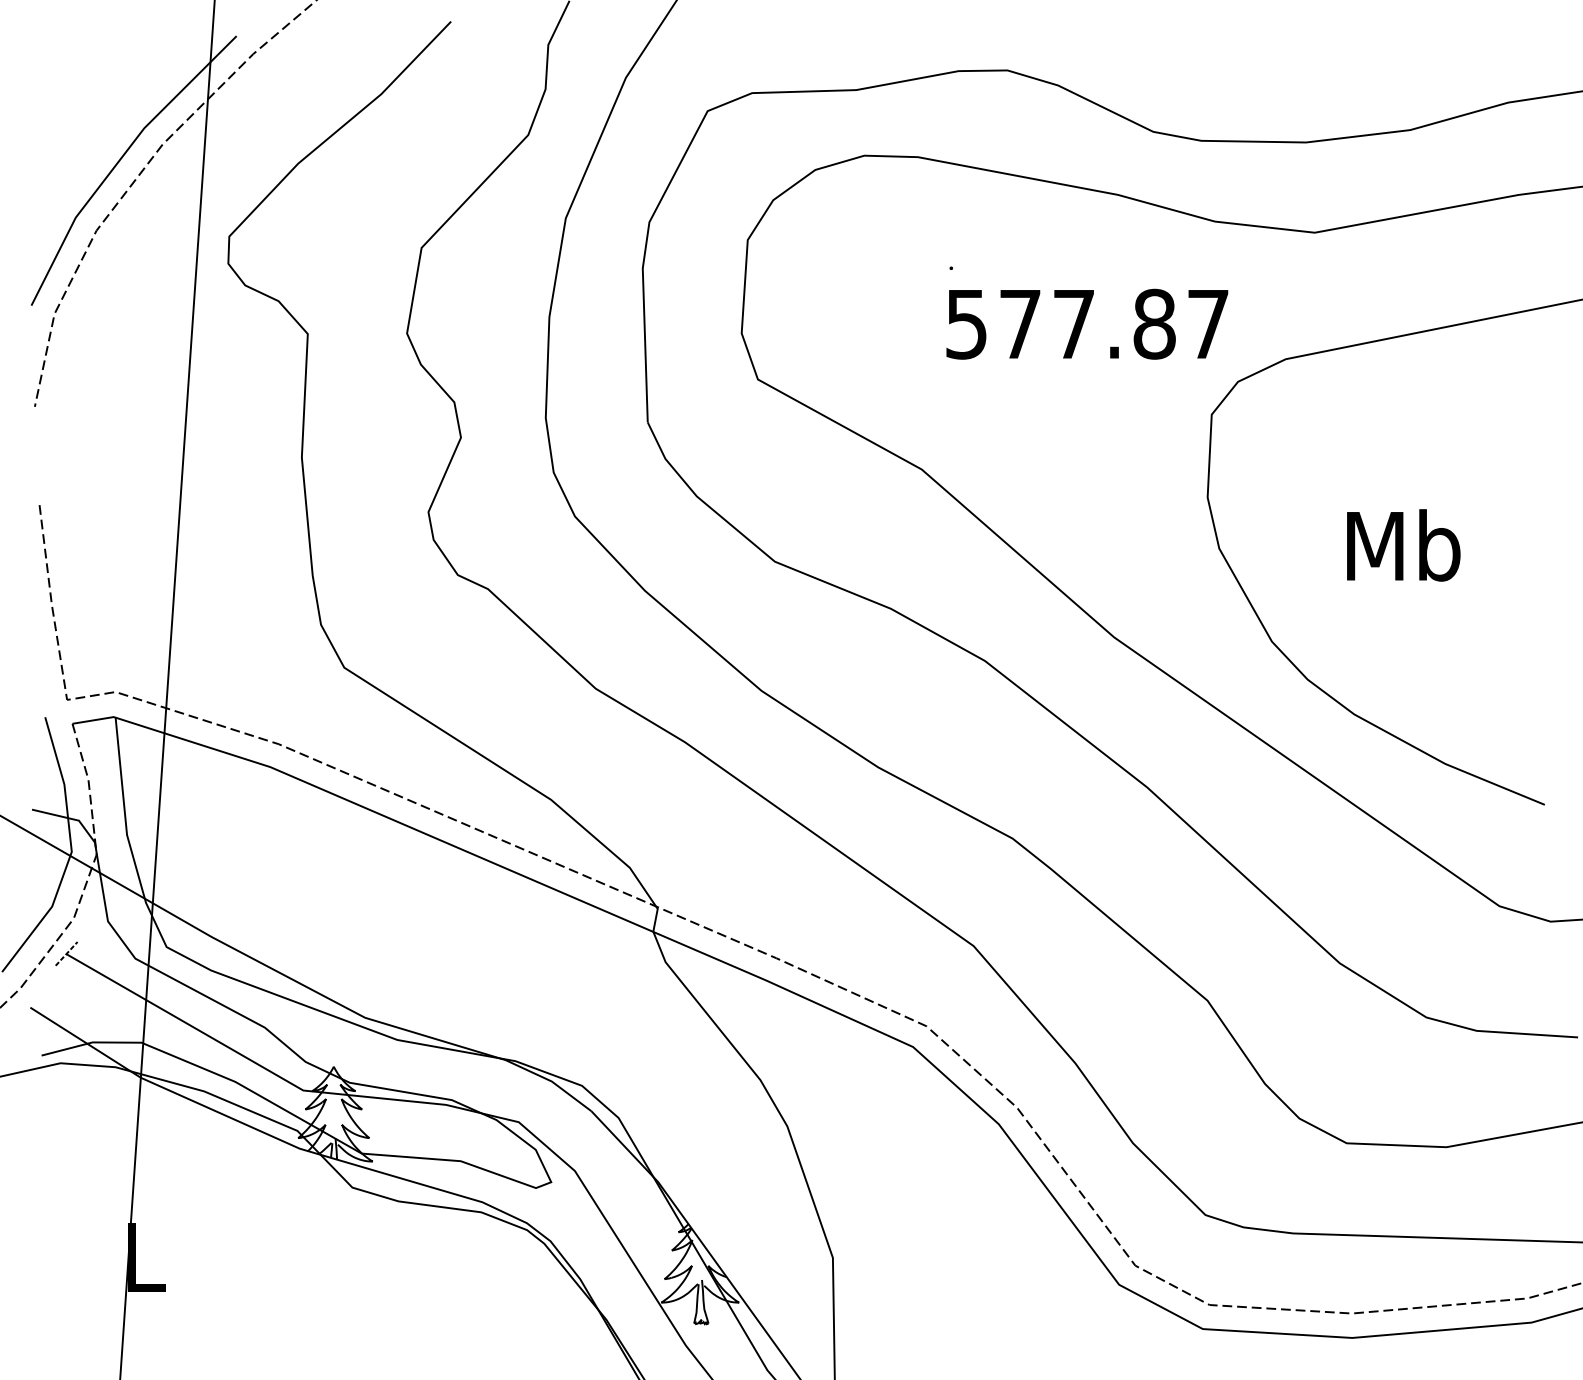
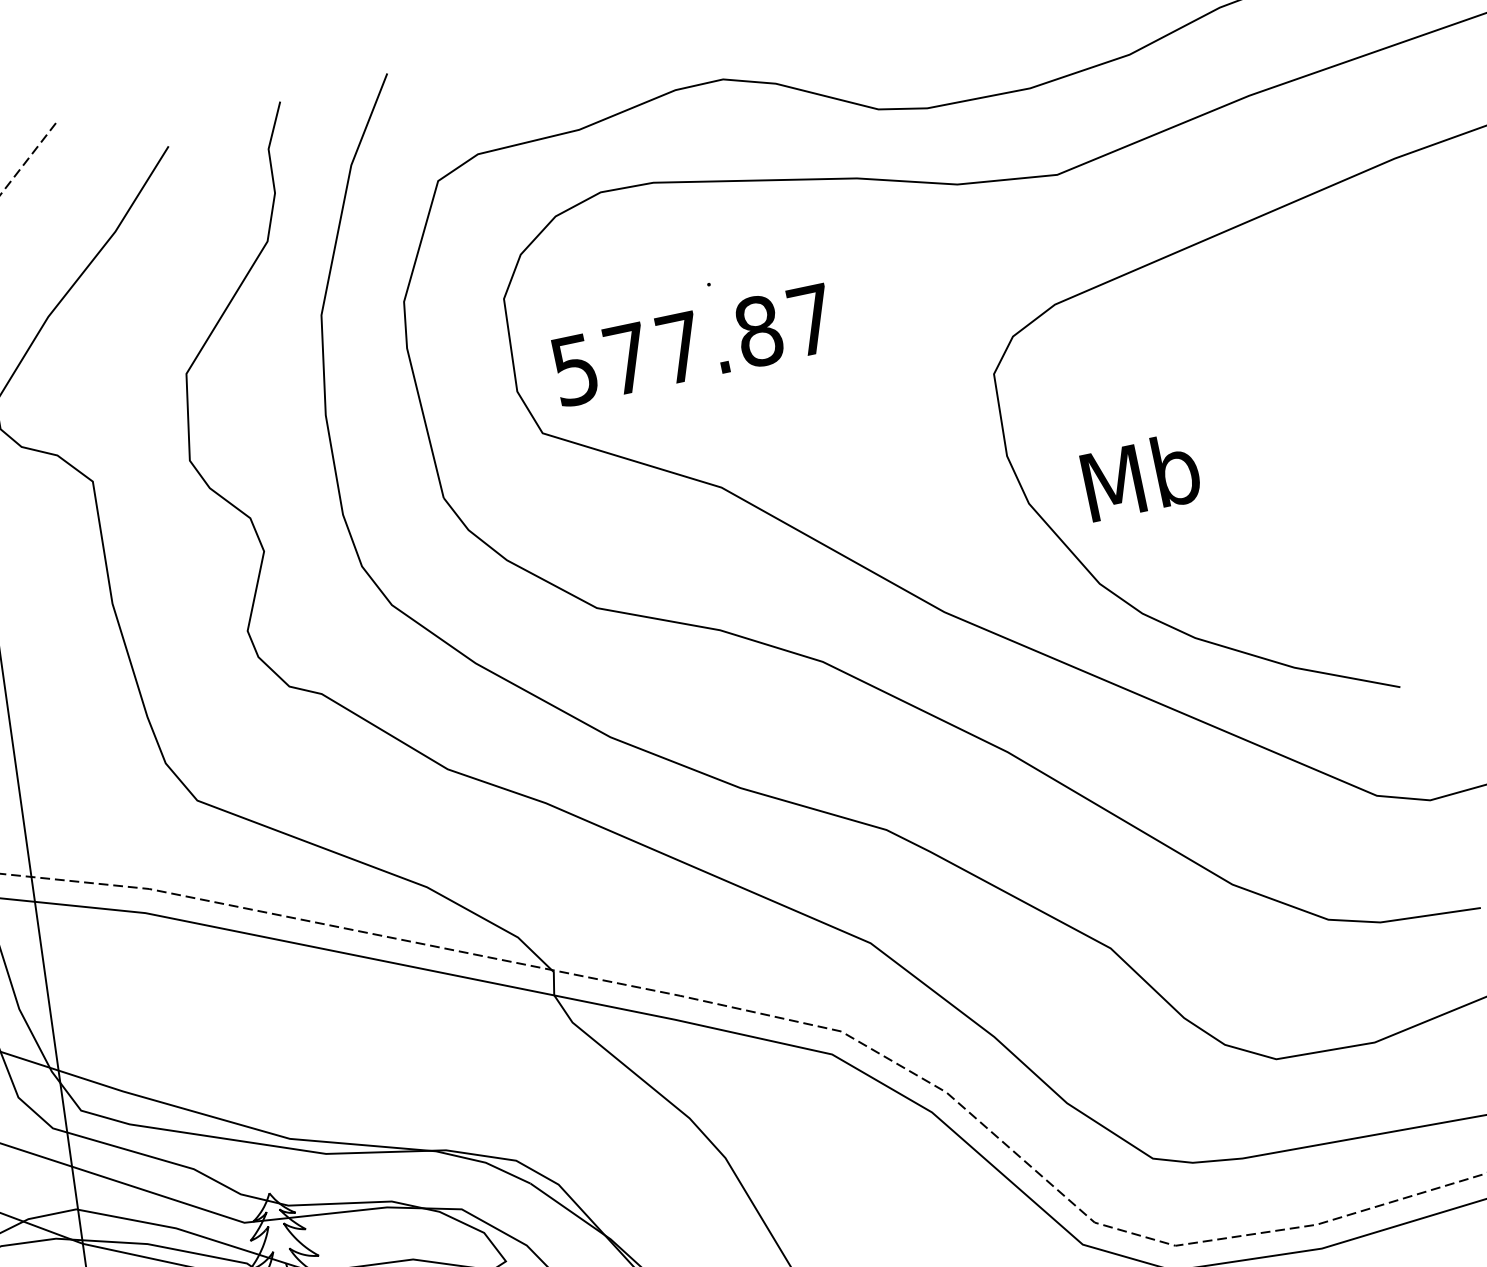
text: (1087, 323) -> (693, 344), moved
text: (1403, 545) -> (1141, 476), moved

